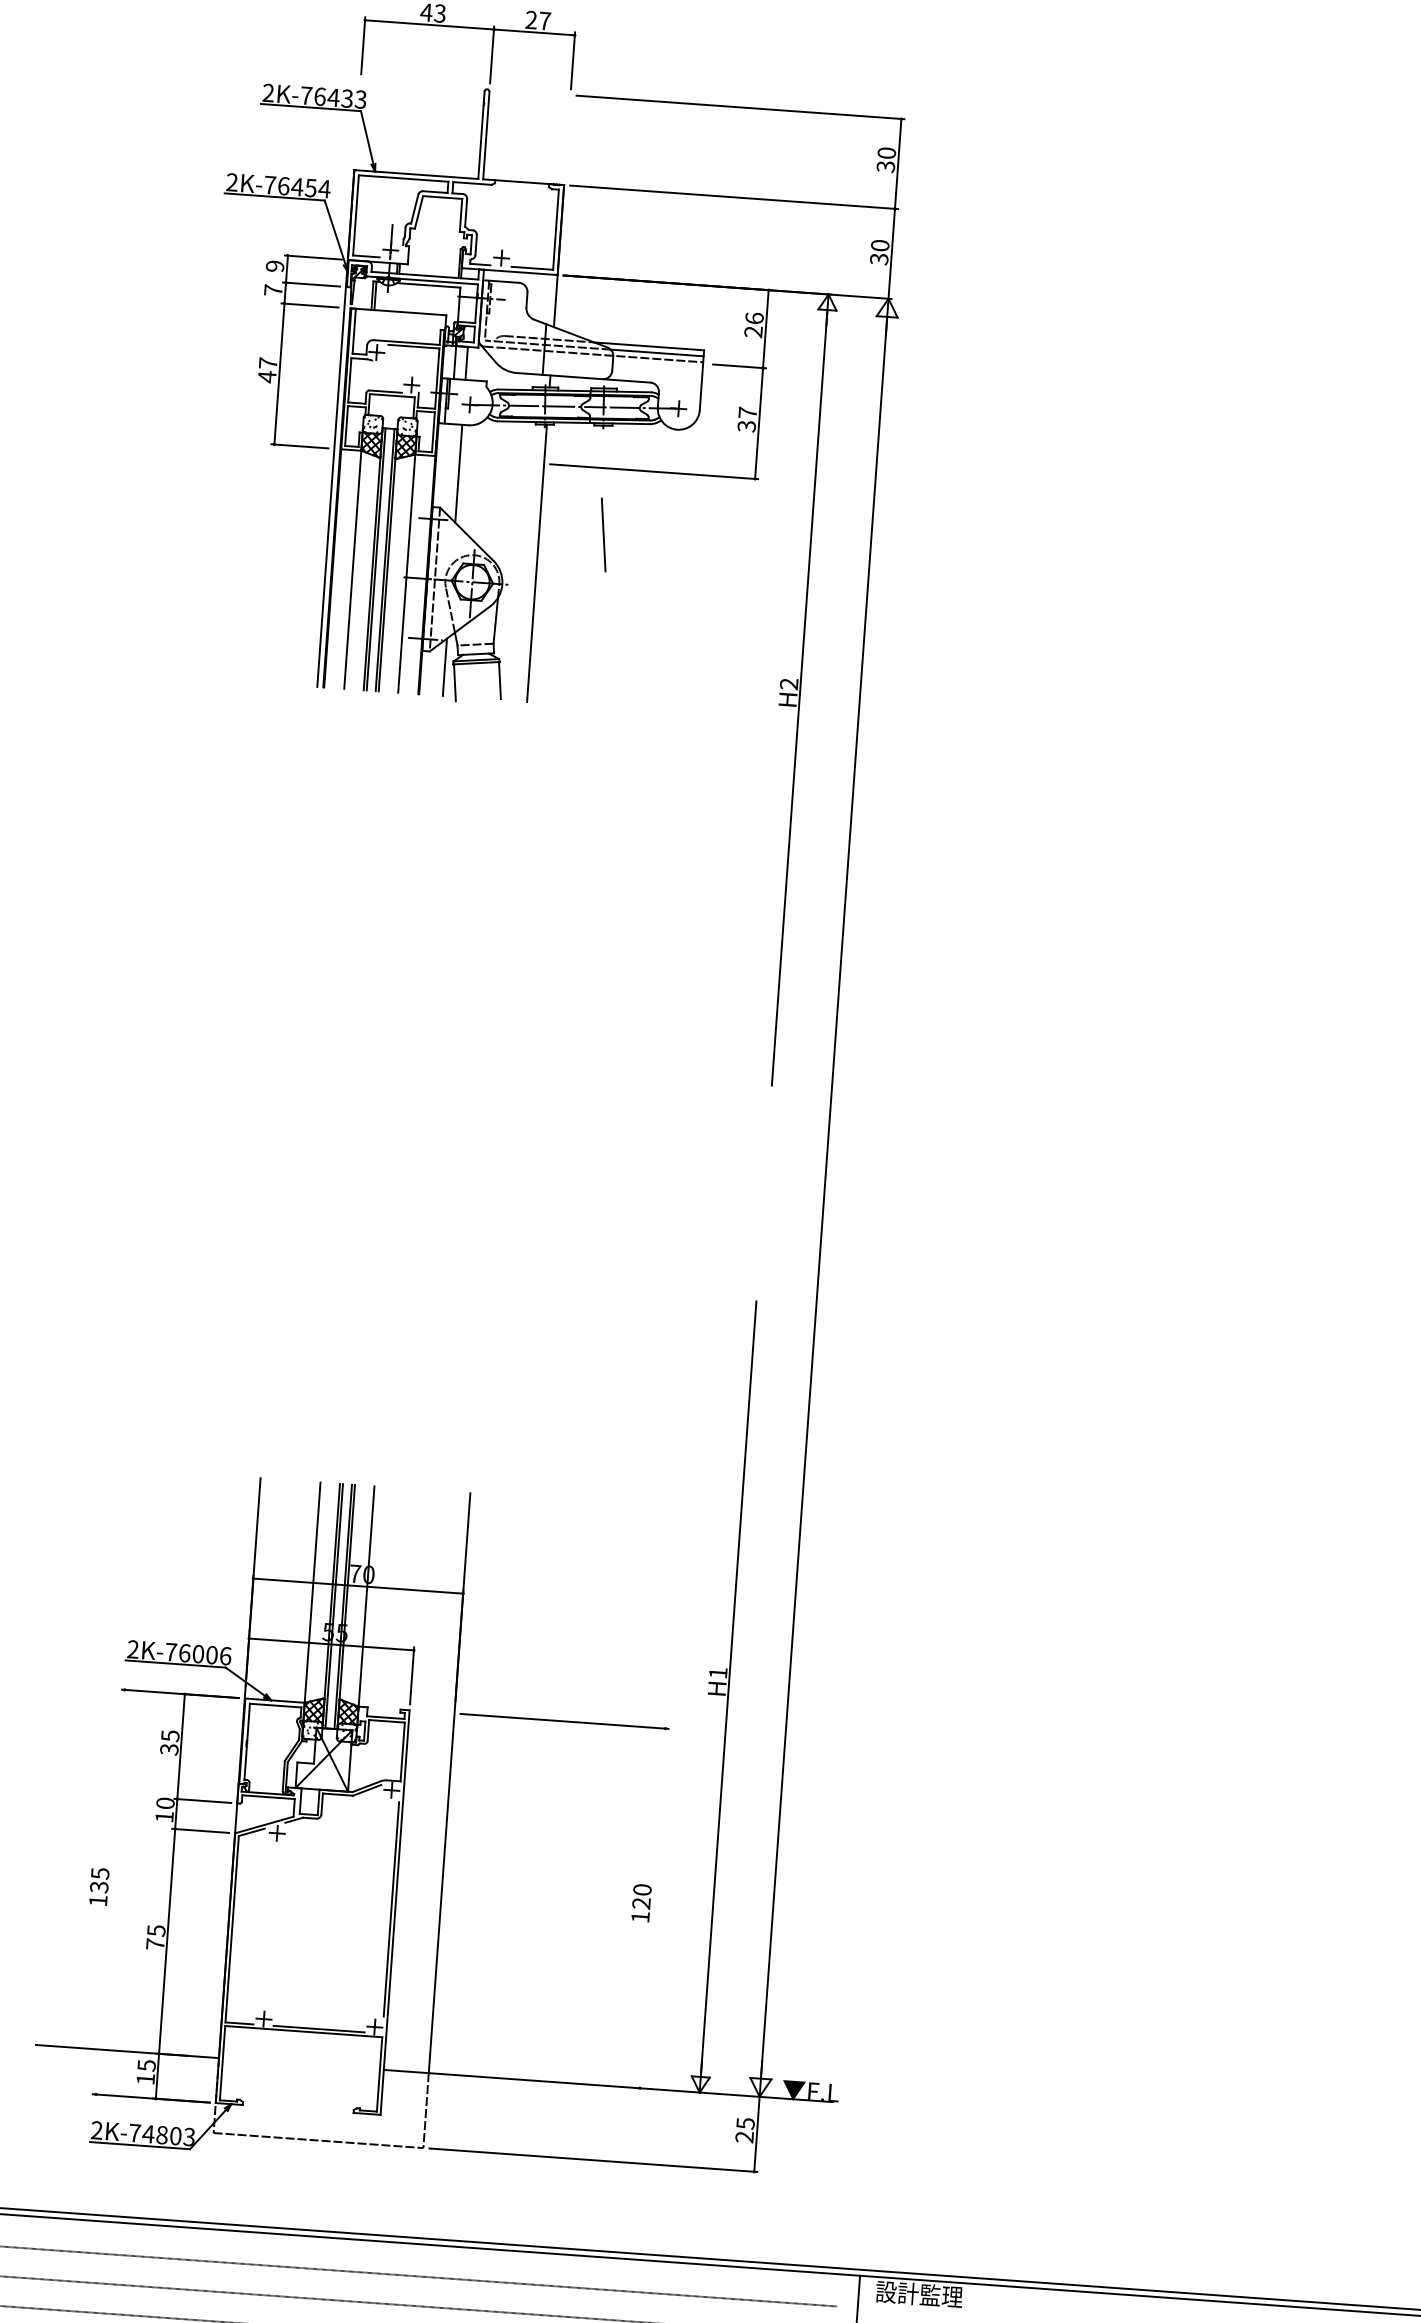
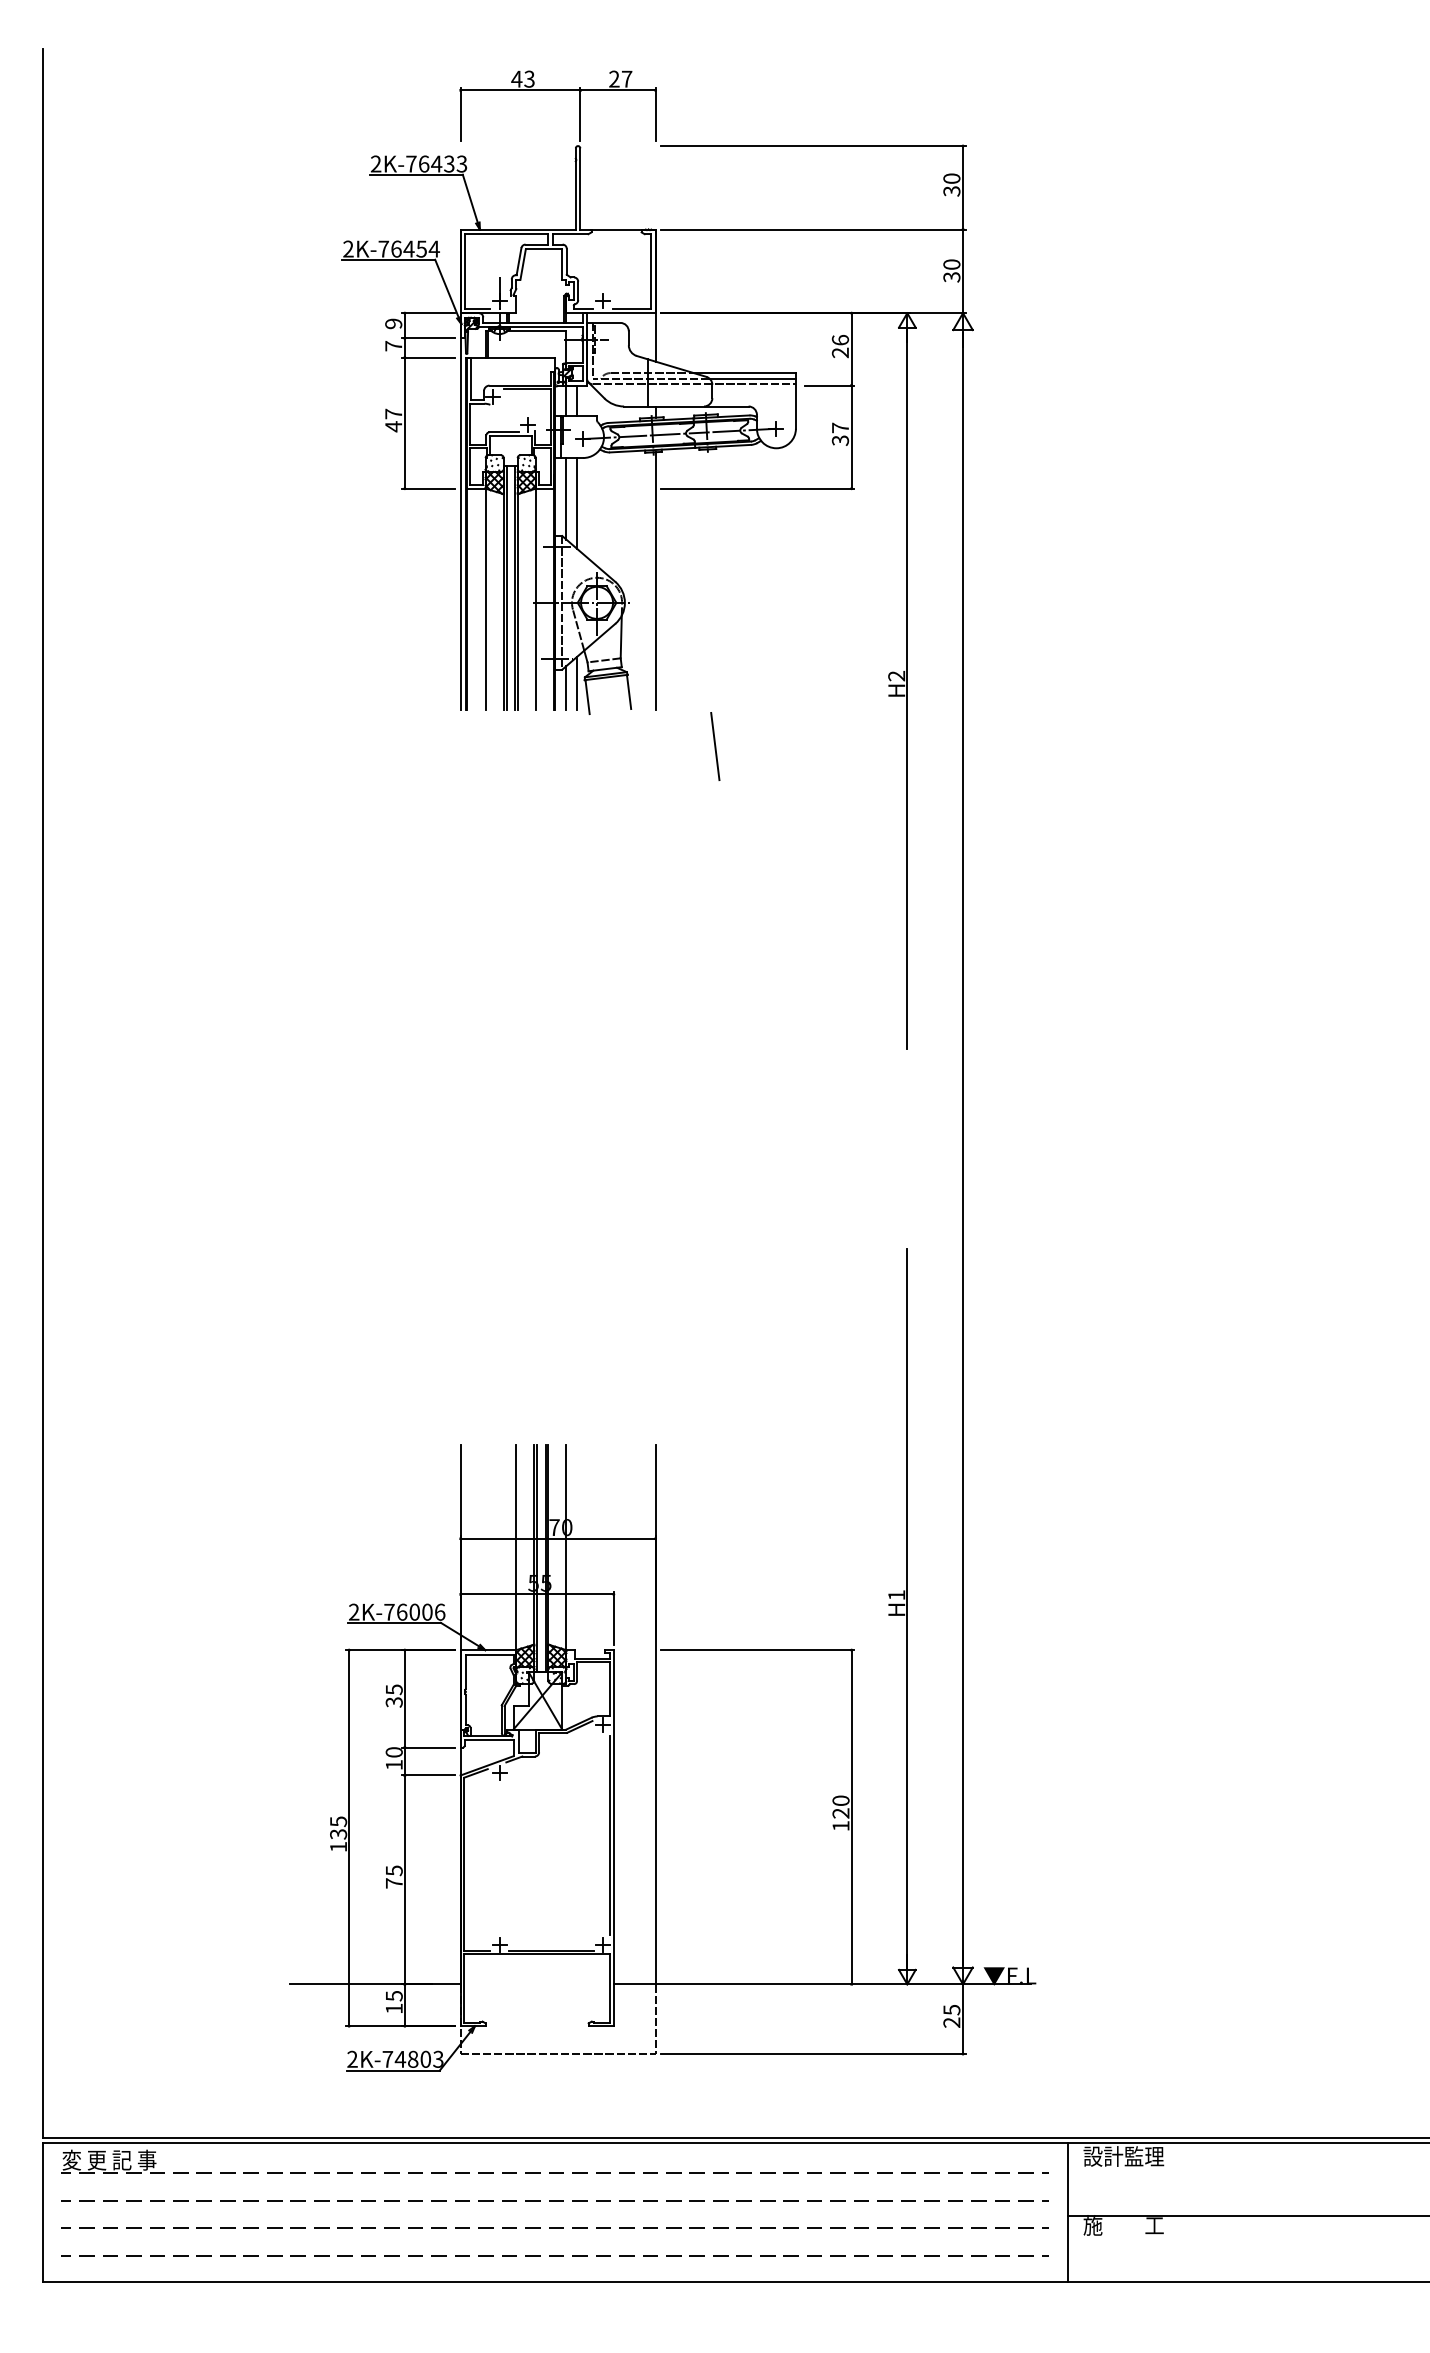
line: (447, 467) -> (566, 498), added
line: (603, 534) -> (715, 746), moved
line: (432, 670) -> (566, 687), added
line: (110, 1892) -> (349, 1838), added
line: (652, 1908) -> (851, 1817), added

